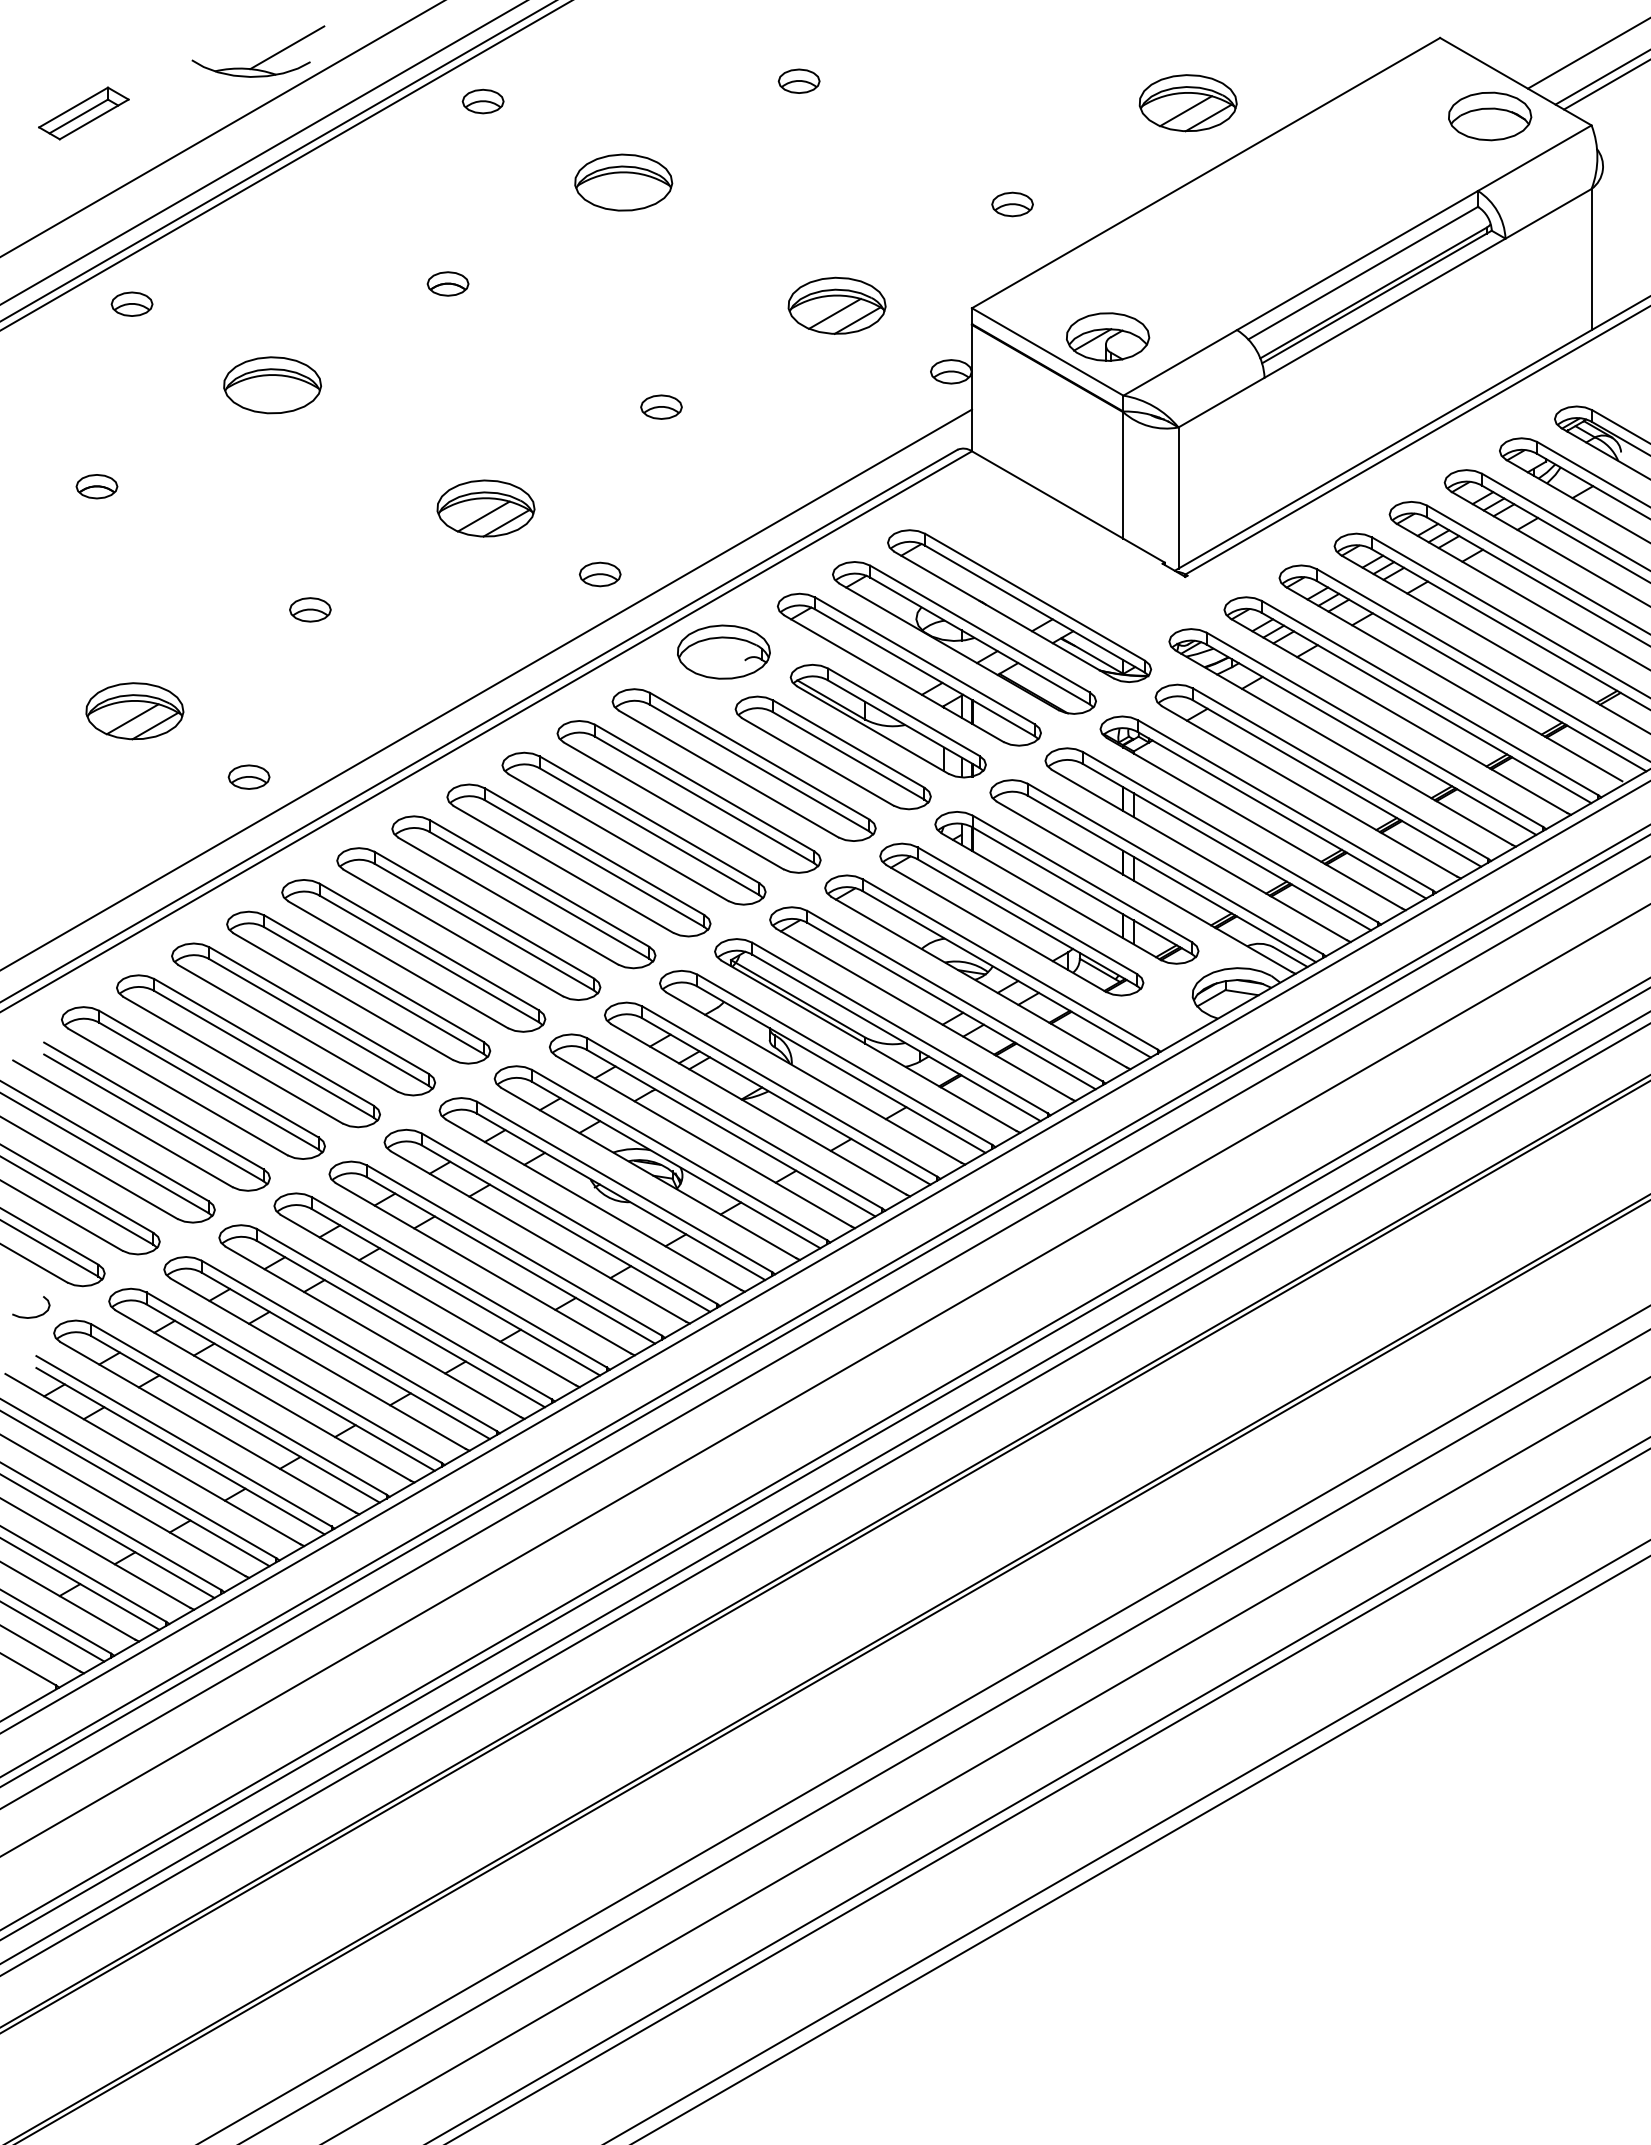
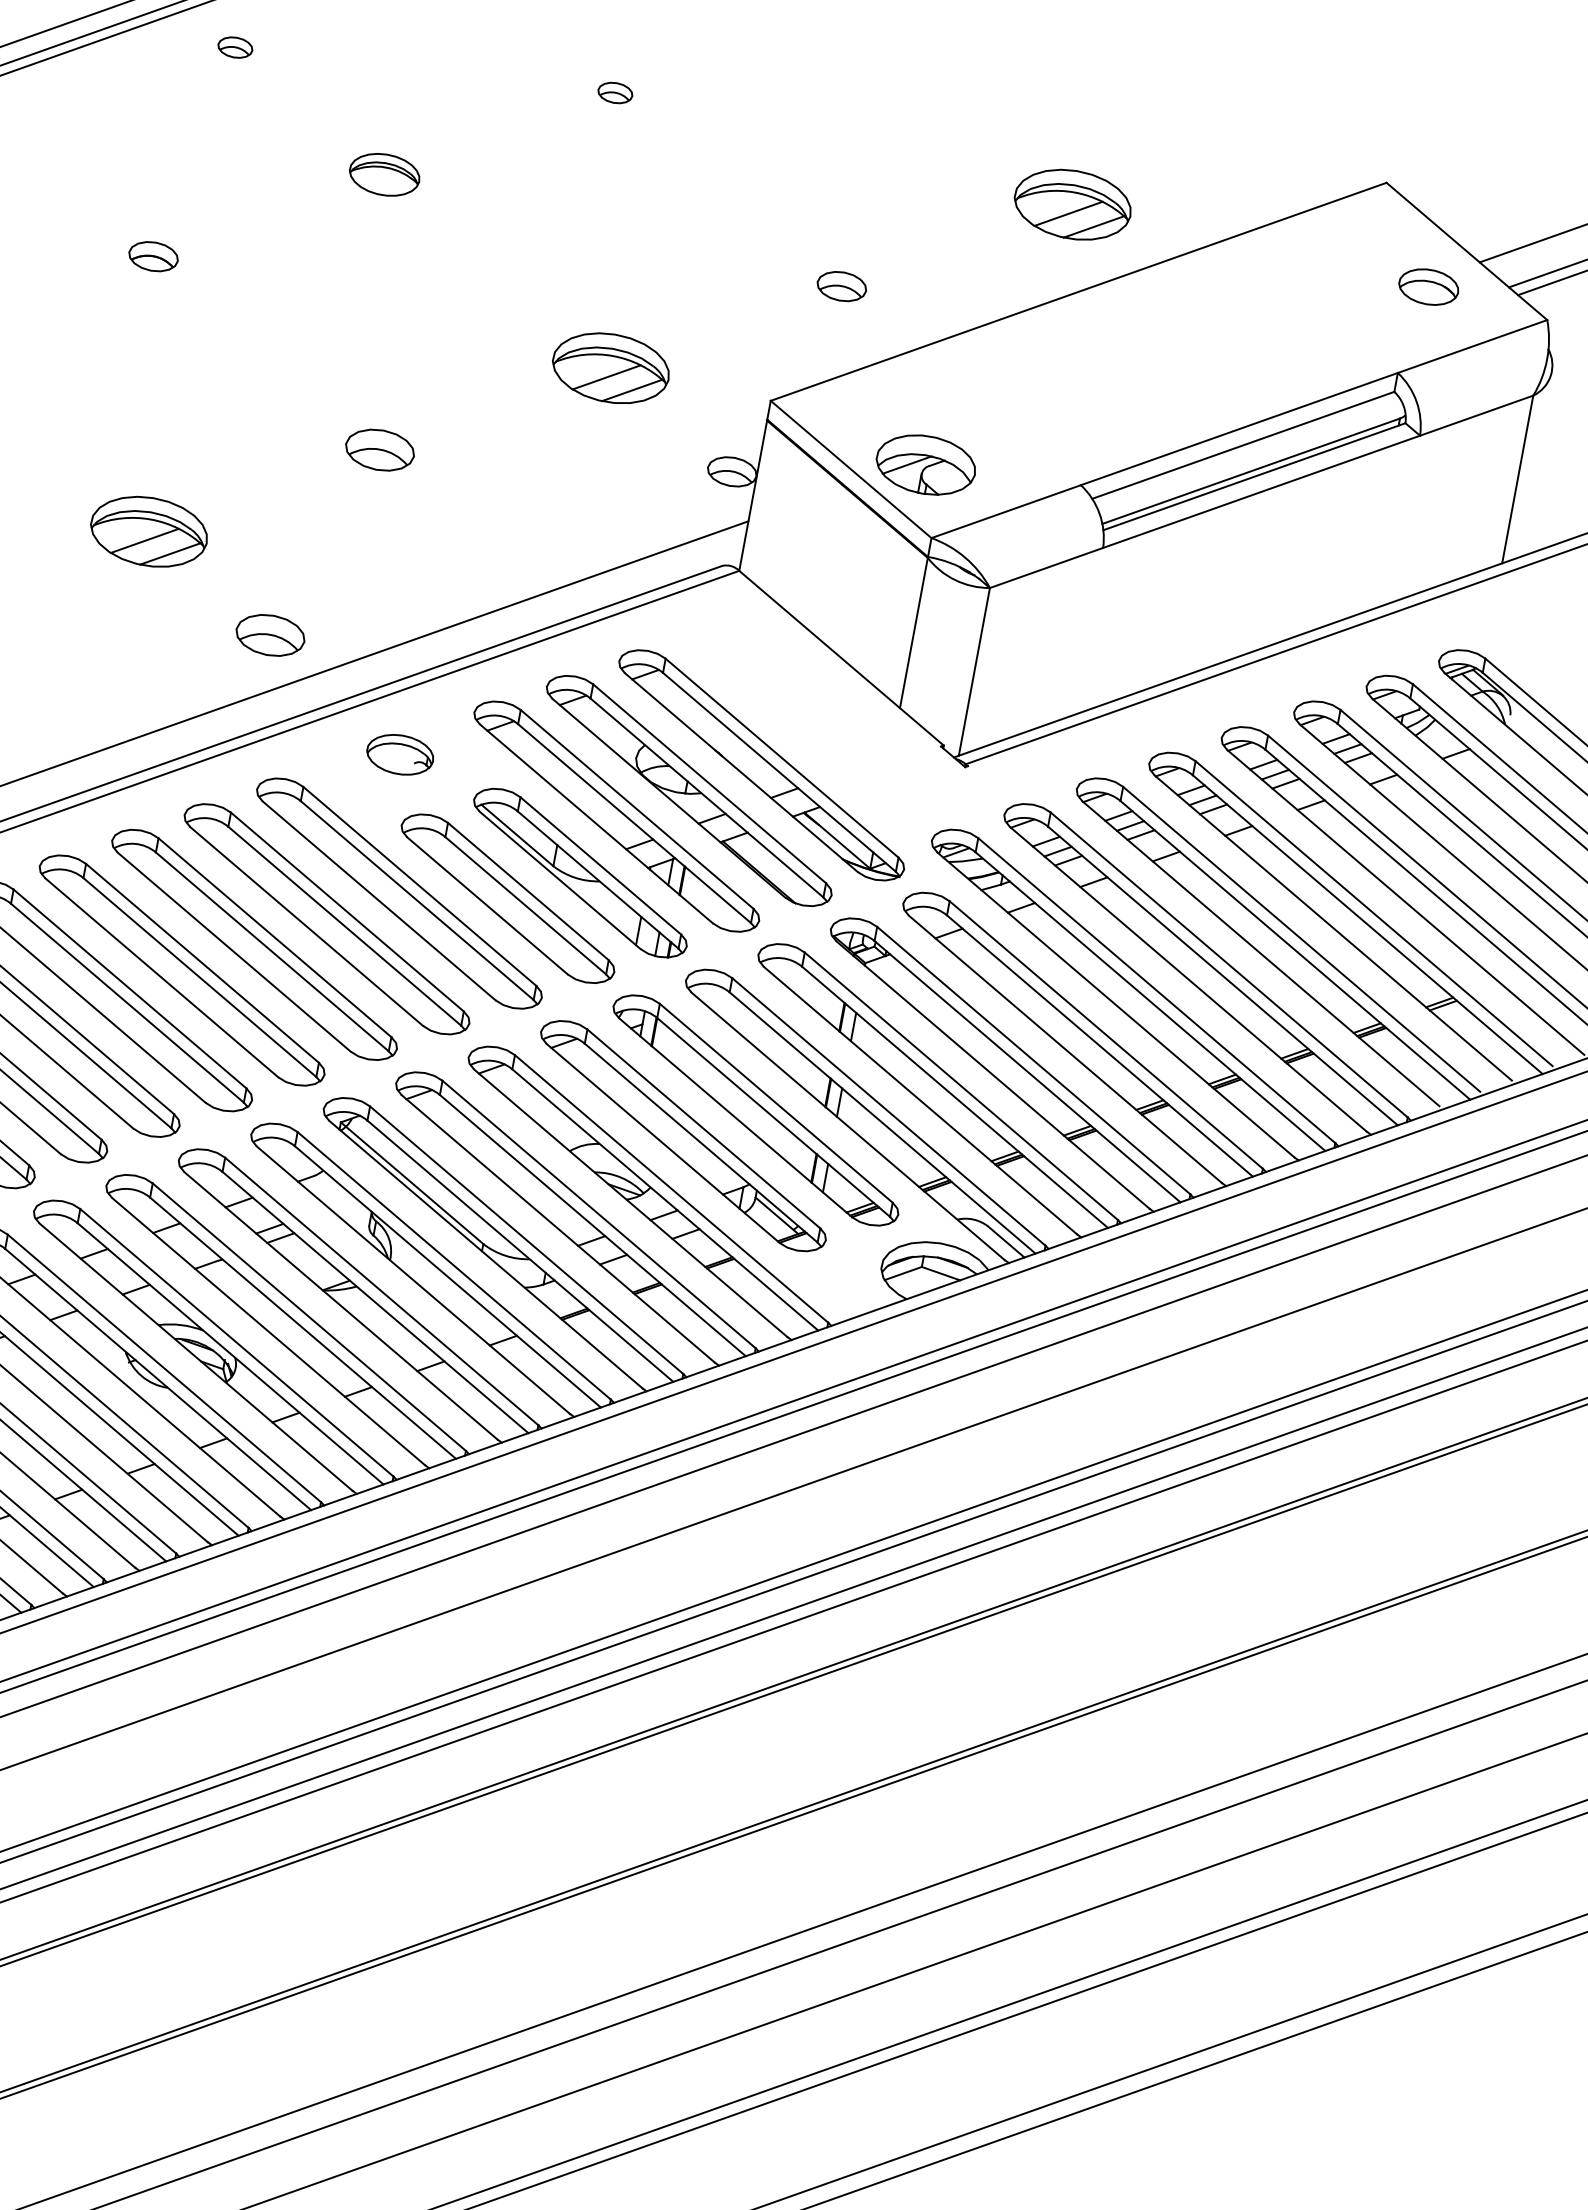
part: (798, 80) -> (614, 92), size x0.7
part: (482, 101) -> (234, 47), size x0.7
part: (1490, 116) -> (1429, 287), size x0.6
part: (623, 182) -> (384, 174), size x0.6
part: (661, 406) -> (380, 449), size x1.4
part: (599, 574) -> (269, 635), size x1.4
part: (723, 651) -> (399, 754), size x0.6

